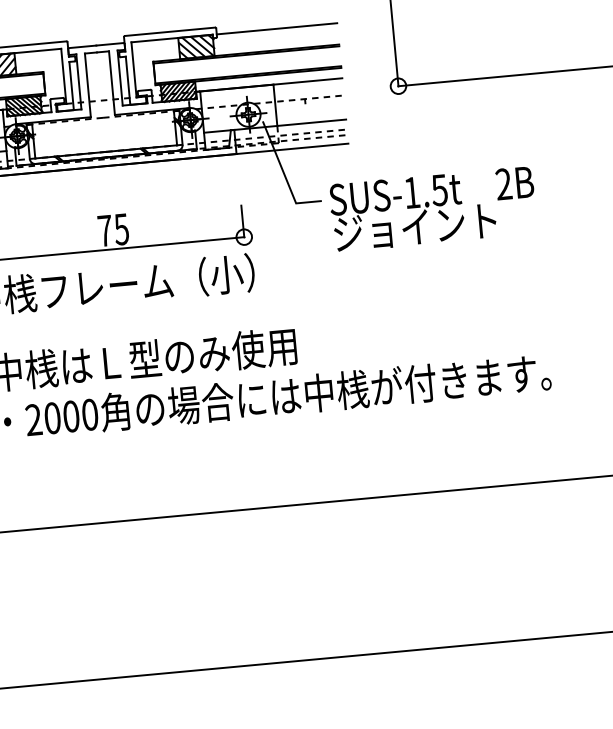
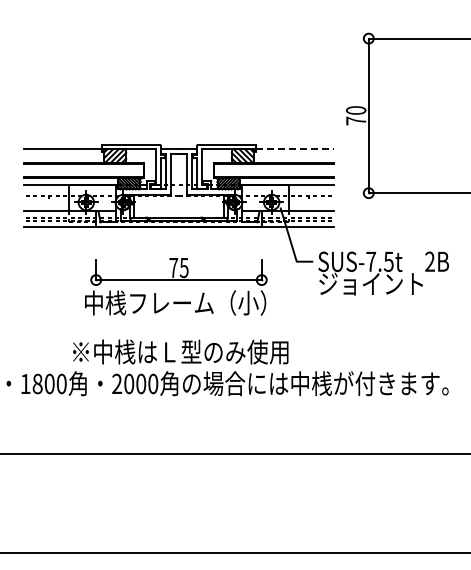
line: (276, 28) -> (294, 149), solid -> dashed
text: (412, 192) -> (371, 261), SUS-1.5t -> SUS-7.5t

